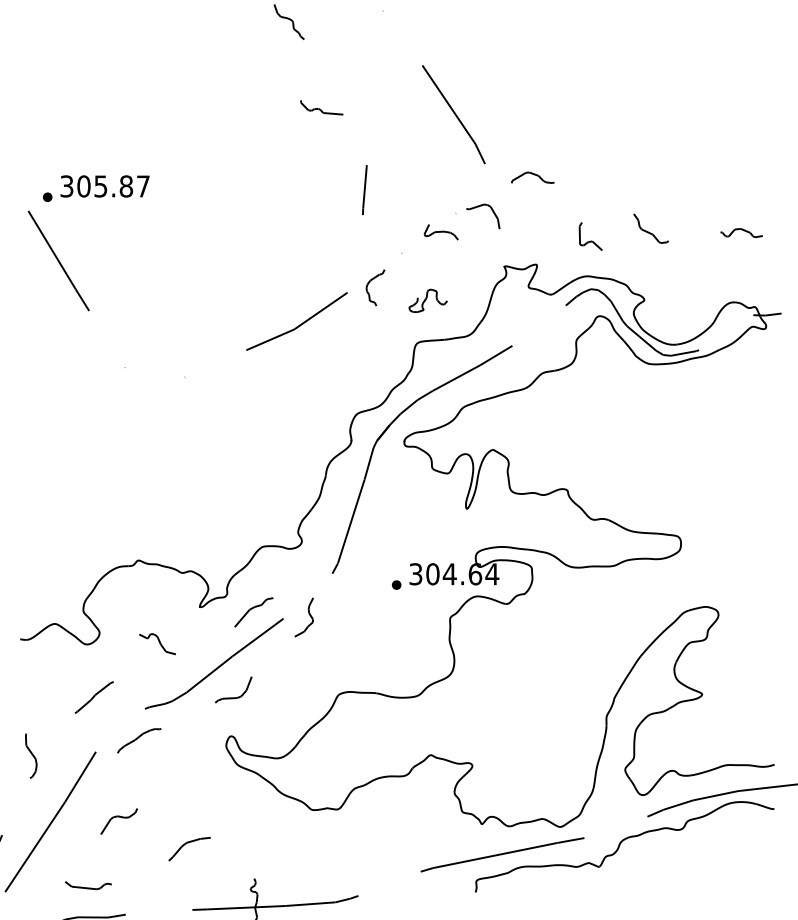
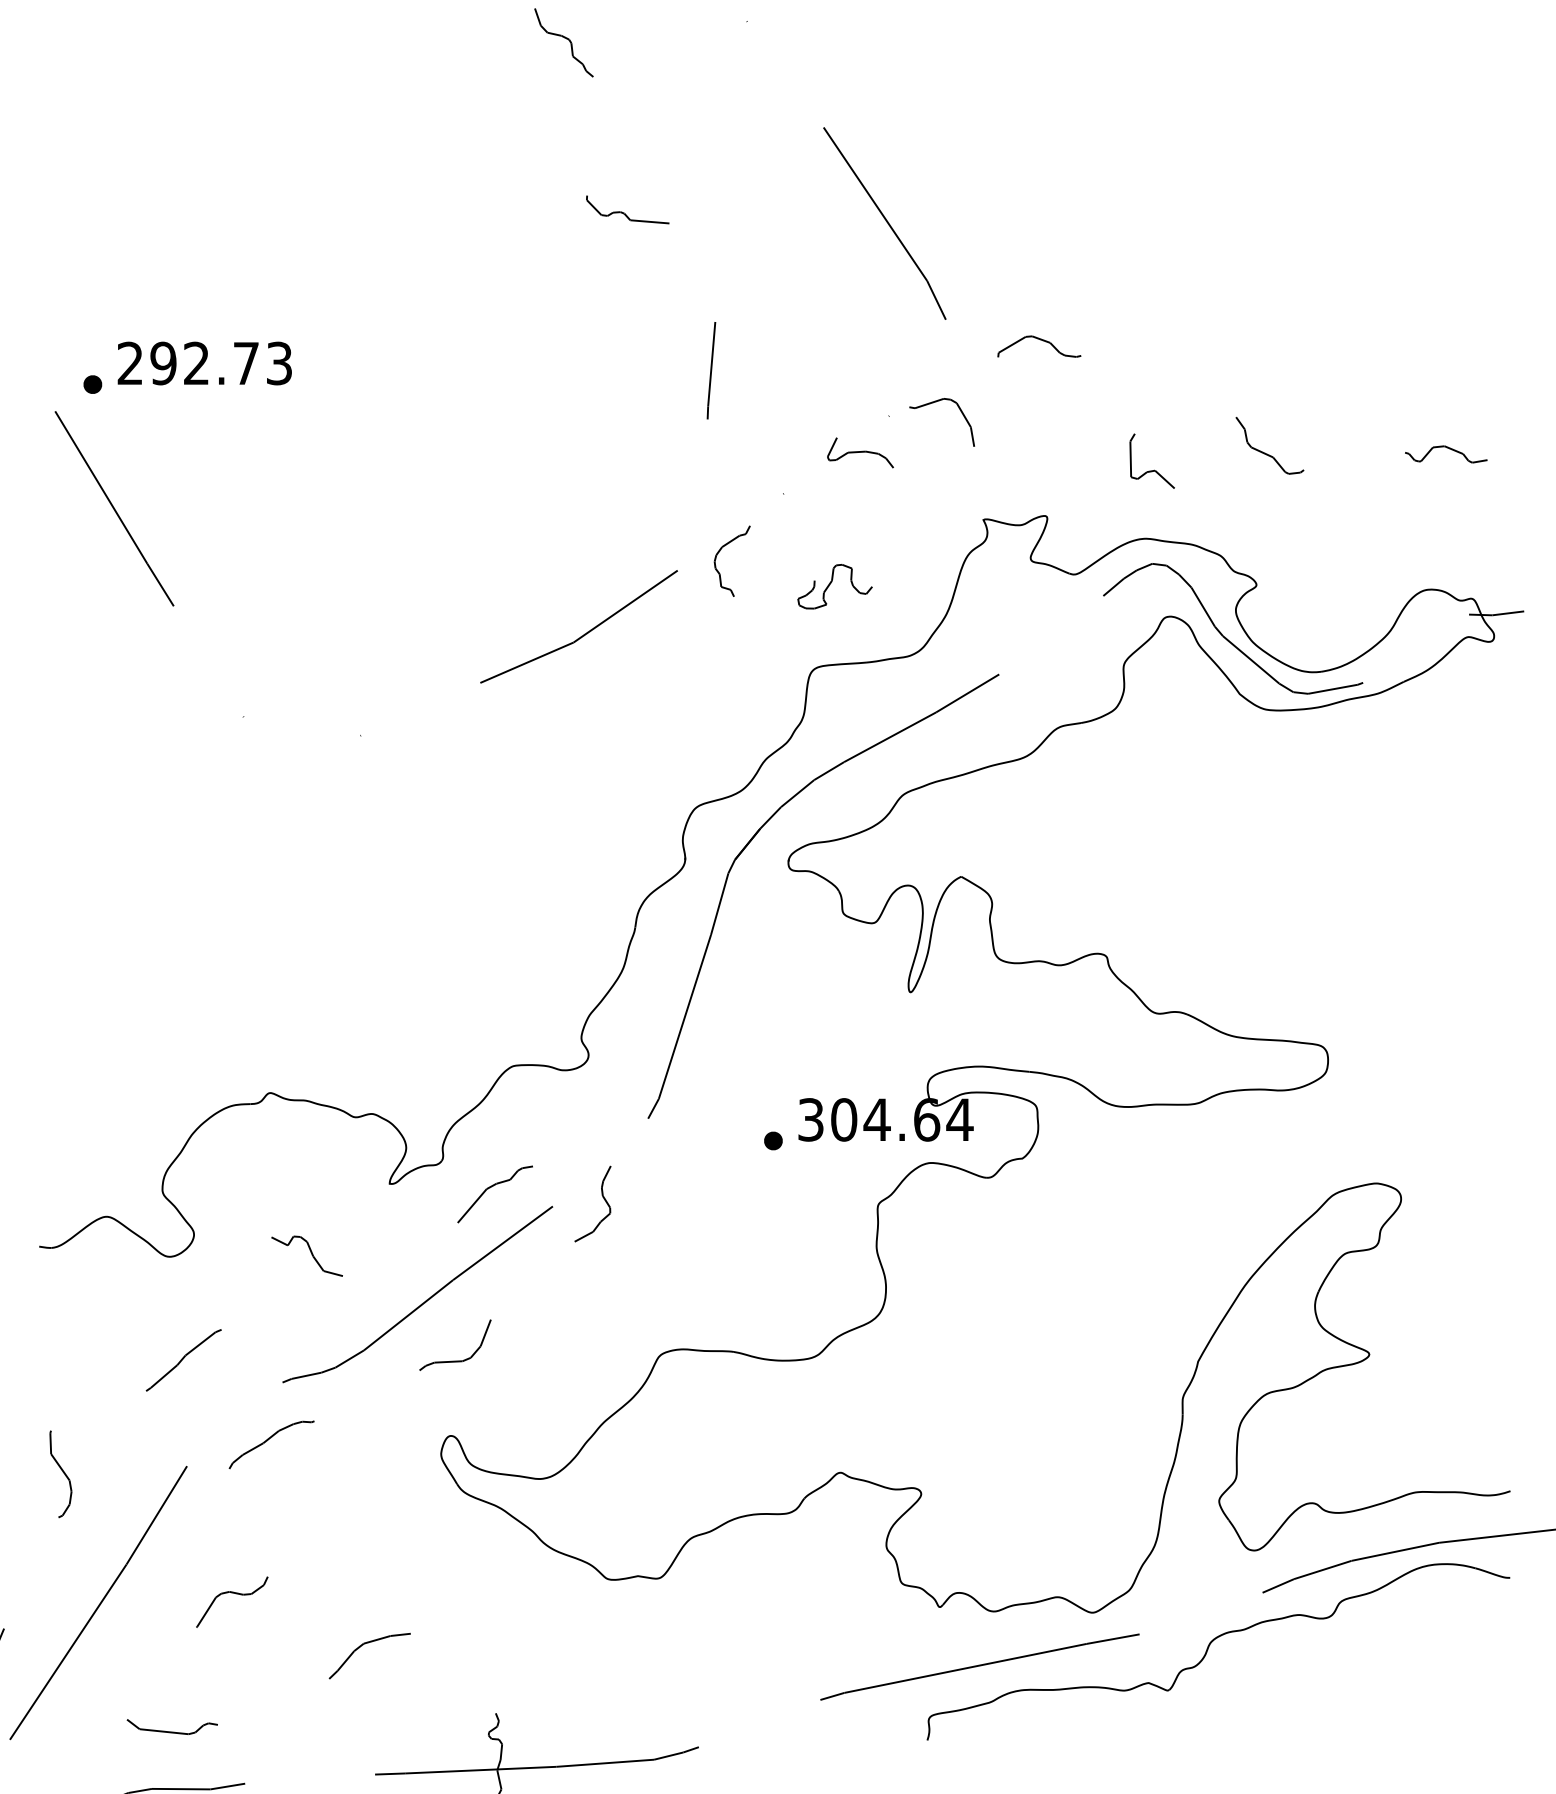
text: (104, 186) -> (203, 363), 305.87 -> 292.73

